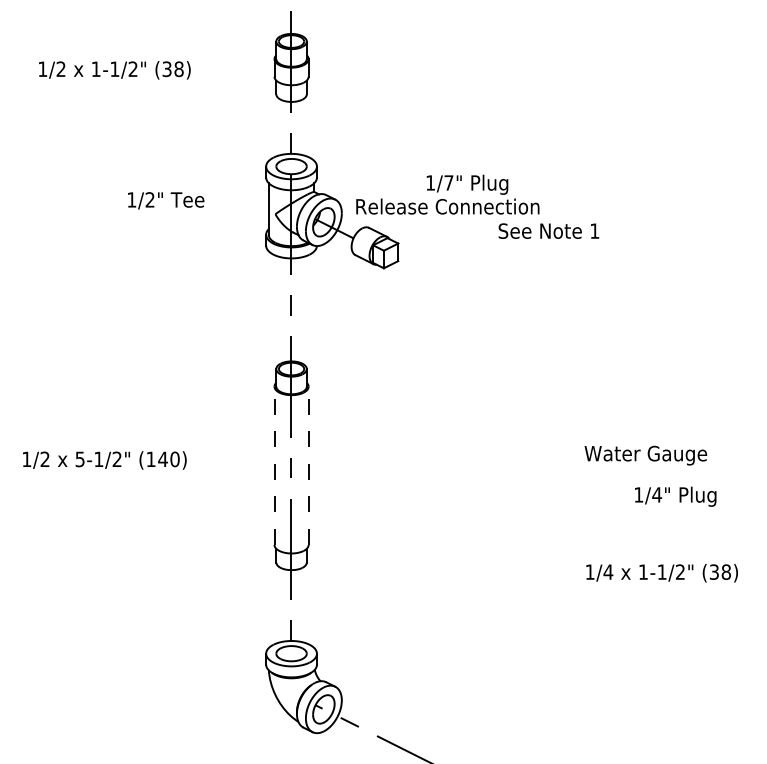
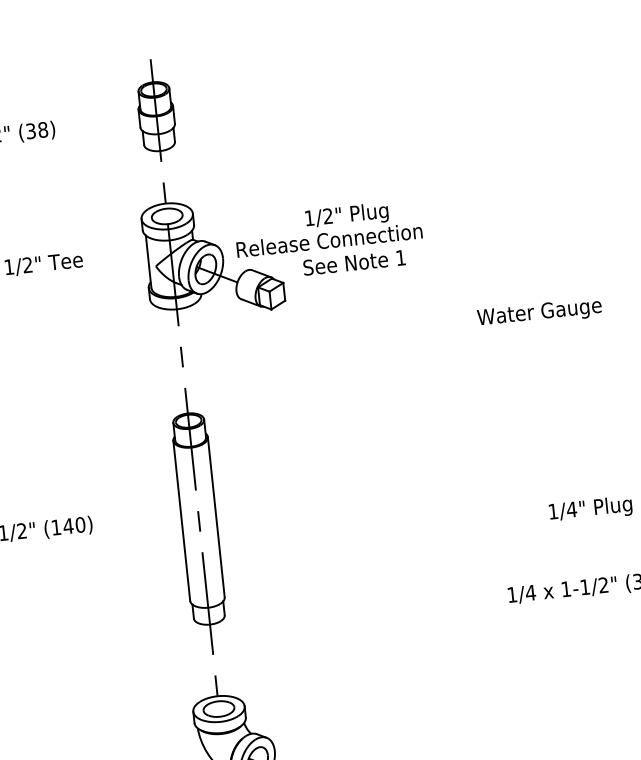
text: (448, 182) -> (327, 215), 1/7" -> 1/2"
text: (548, 230) -> (353, 262), moved
text: (645, 455) -> (539, 313), moved
line: (274, 465) -> (181, 520), dashed -> solid
line: (308, 465) -> (216, 516), dashed -> solid

